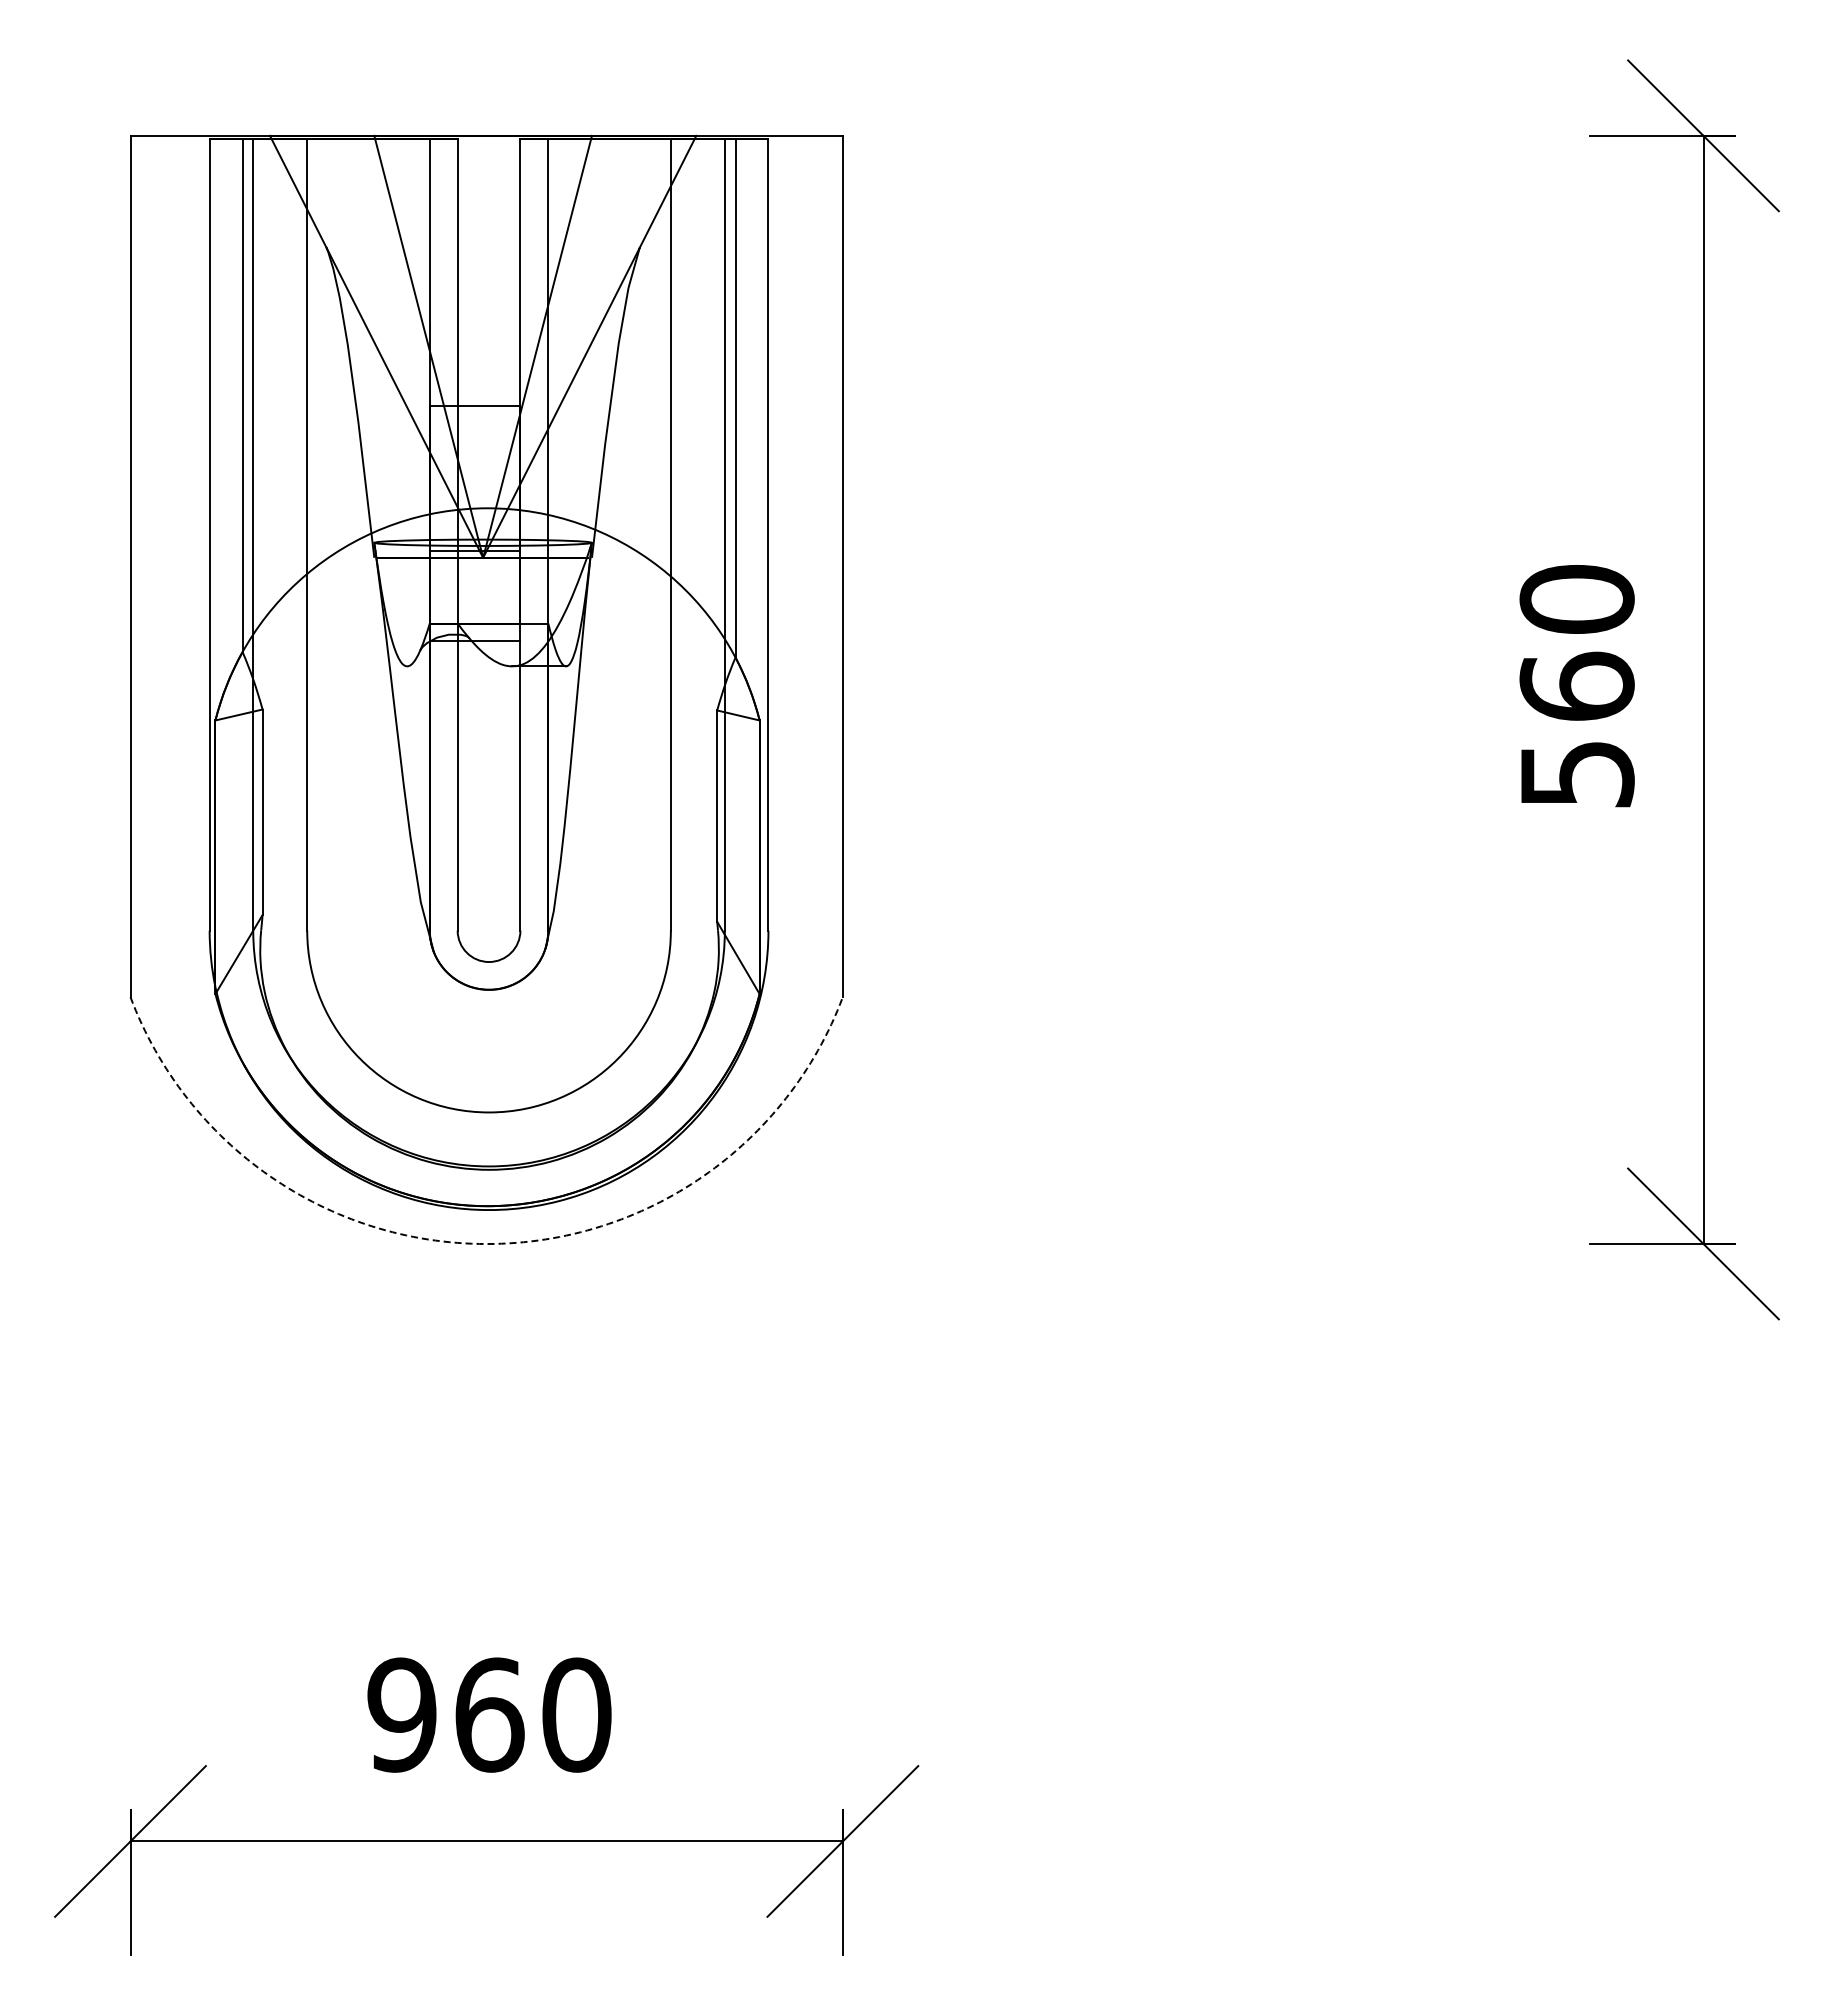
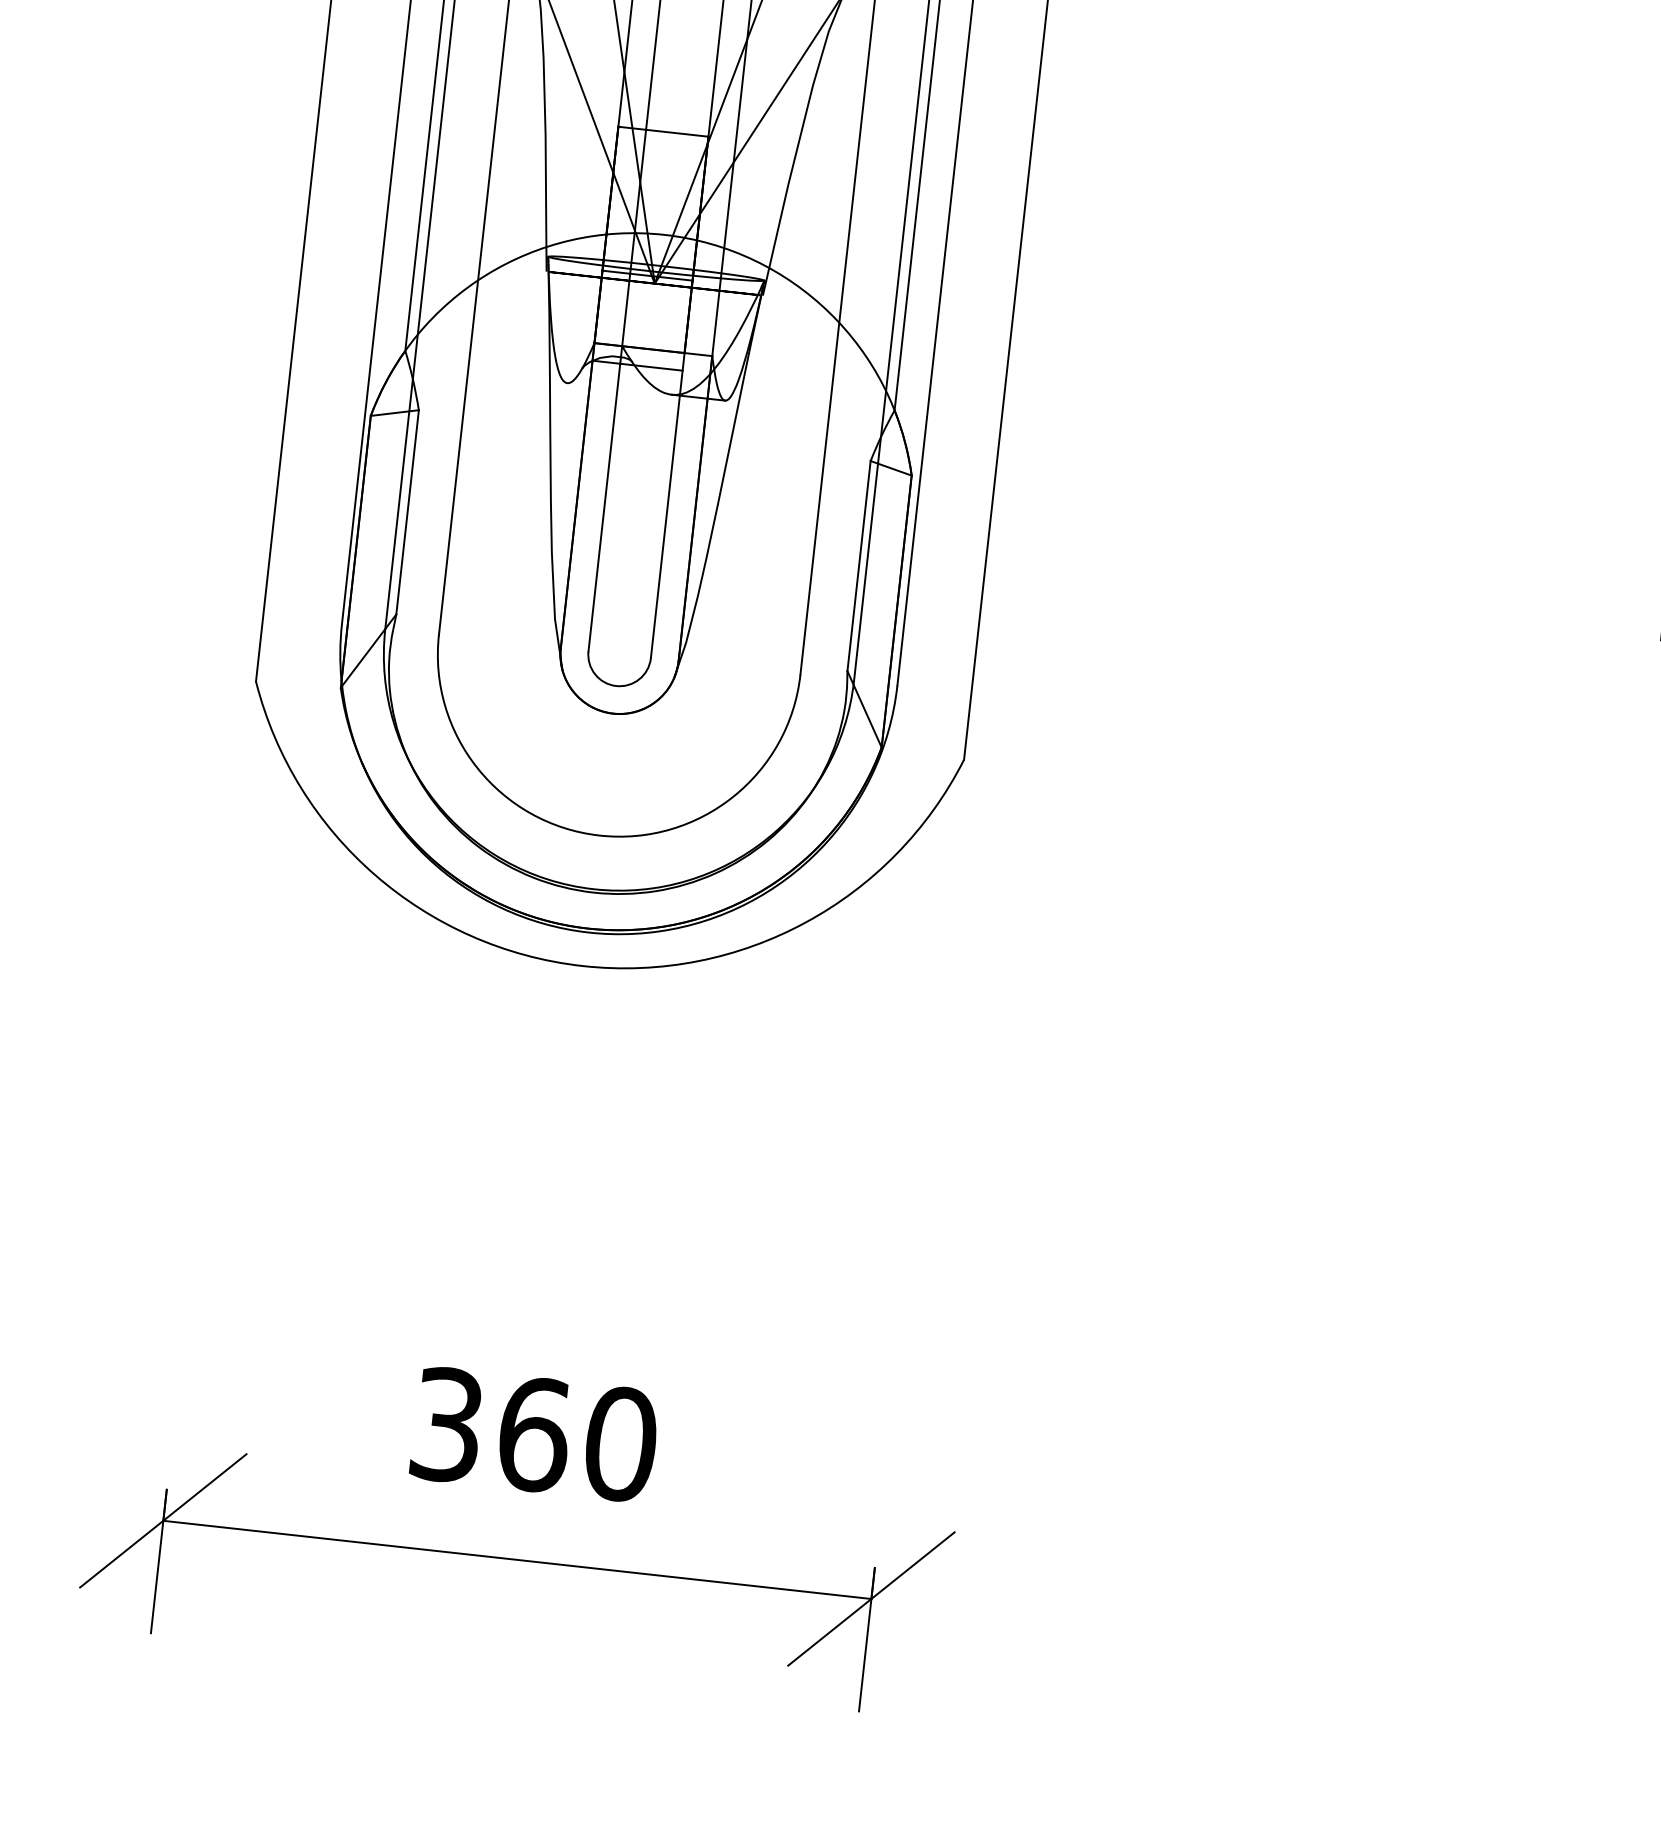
arc: (486, 1244) -> (582, 966), dashed -> solid
text: (401, 1714) -> (446, 1424), 960 -> 360

